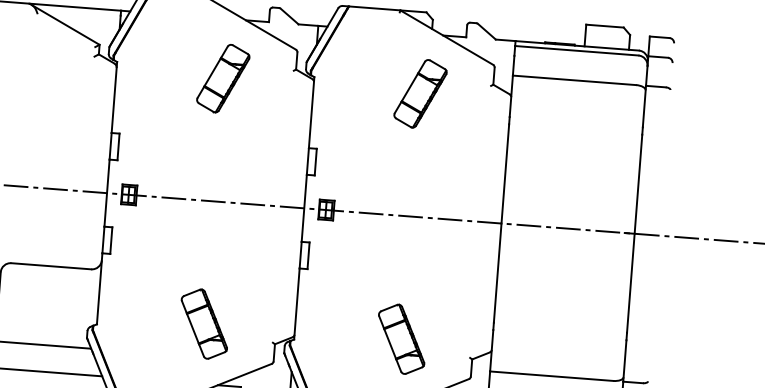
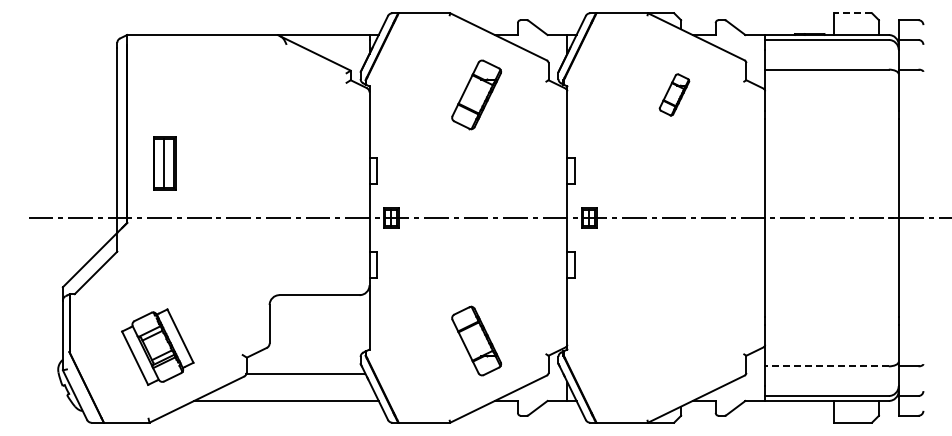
line: (605, 26) -> (853, 13), solid -> dashed
part: (420, 93) -> (674, 94), size x0.6
part: (401, 338) -> (674, 340), removed
line: (552, 376) -> (827, 366), solid -> dashed

